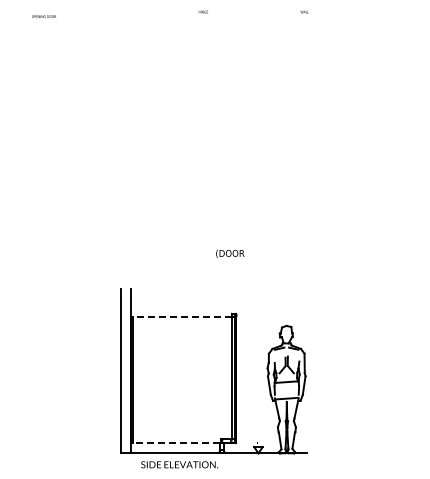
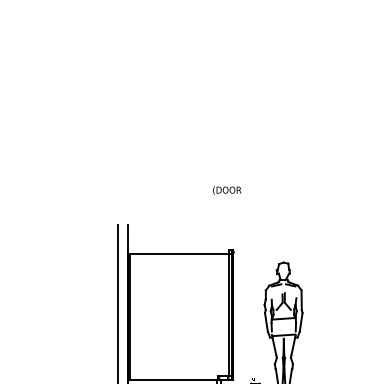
line: (182, 317) -> (179, 254), dashed -> solid
line: (176, 442) -> (173, 379), dashed -> solid

